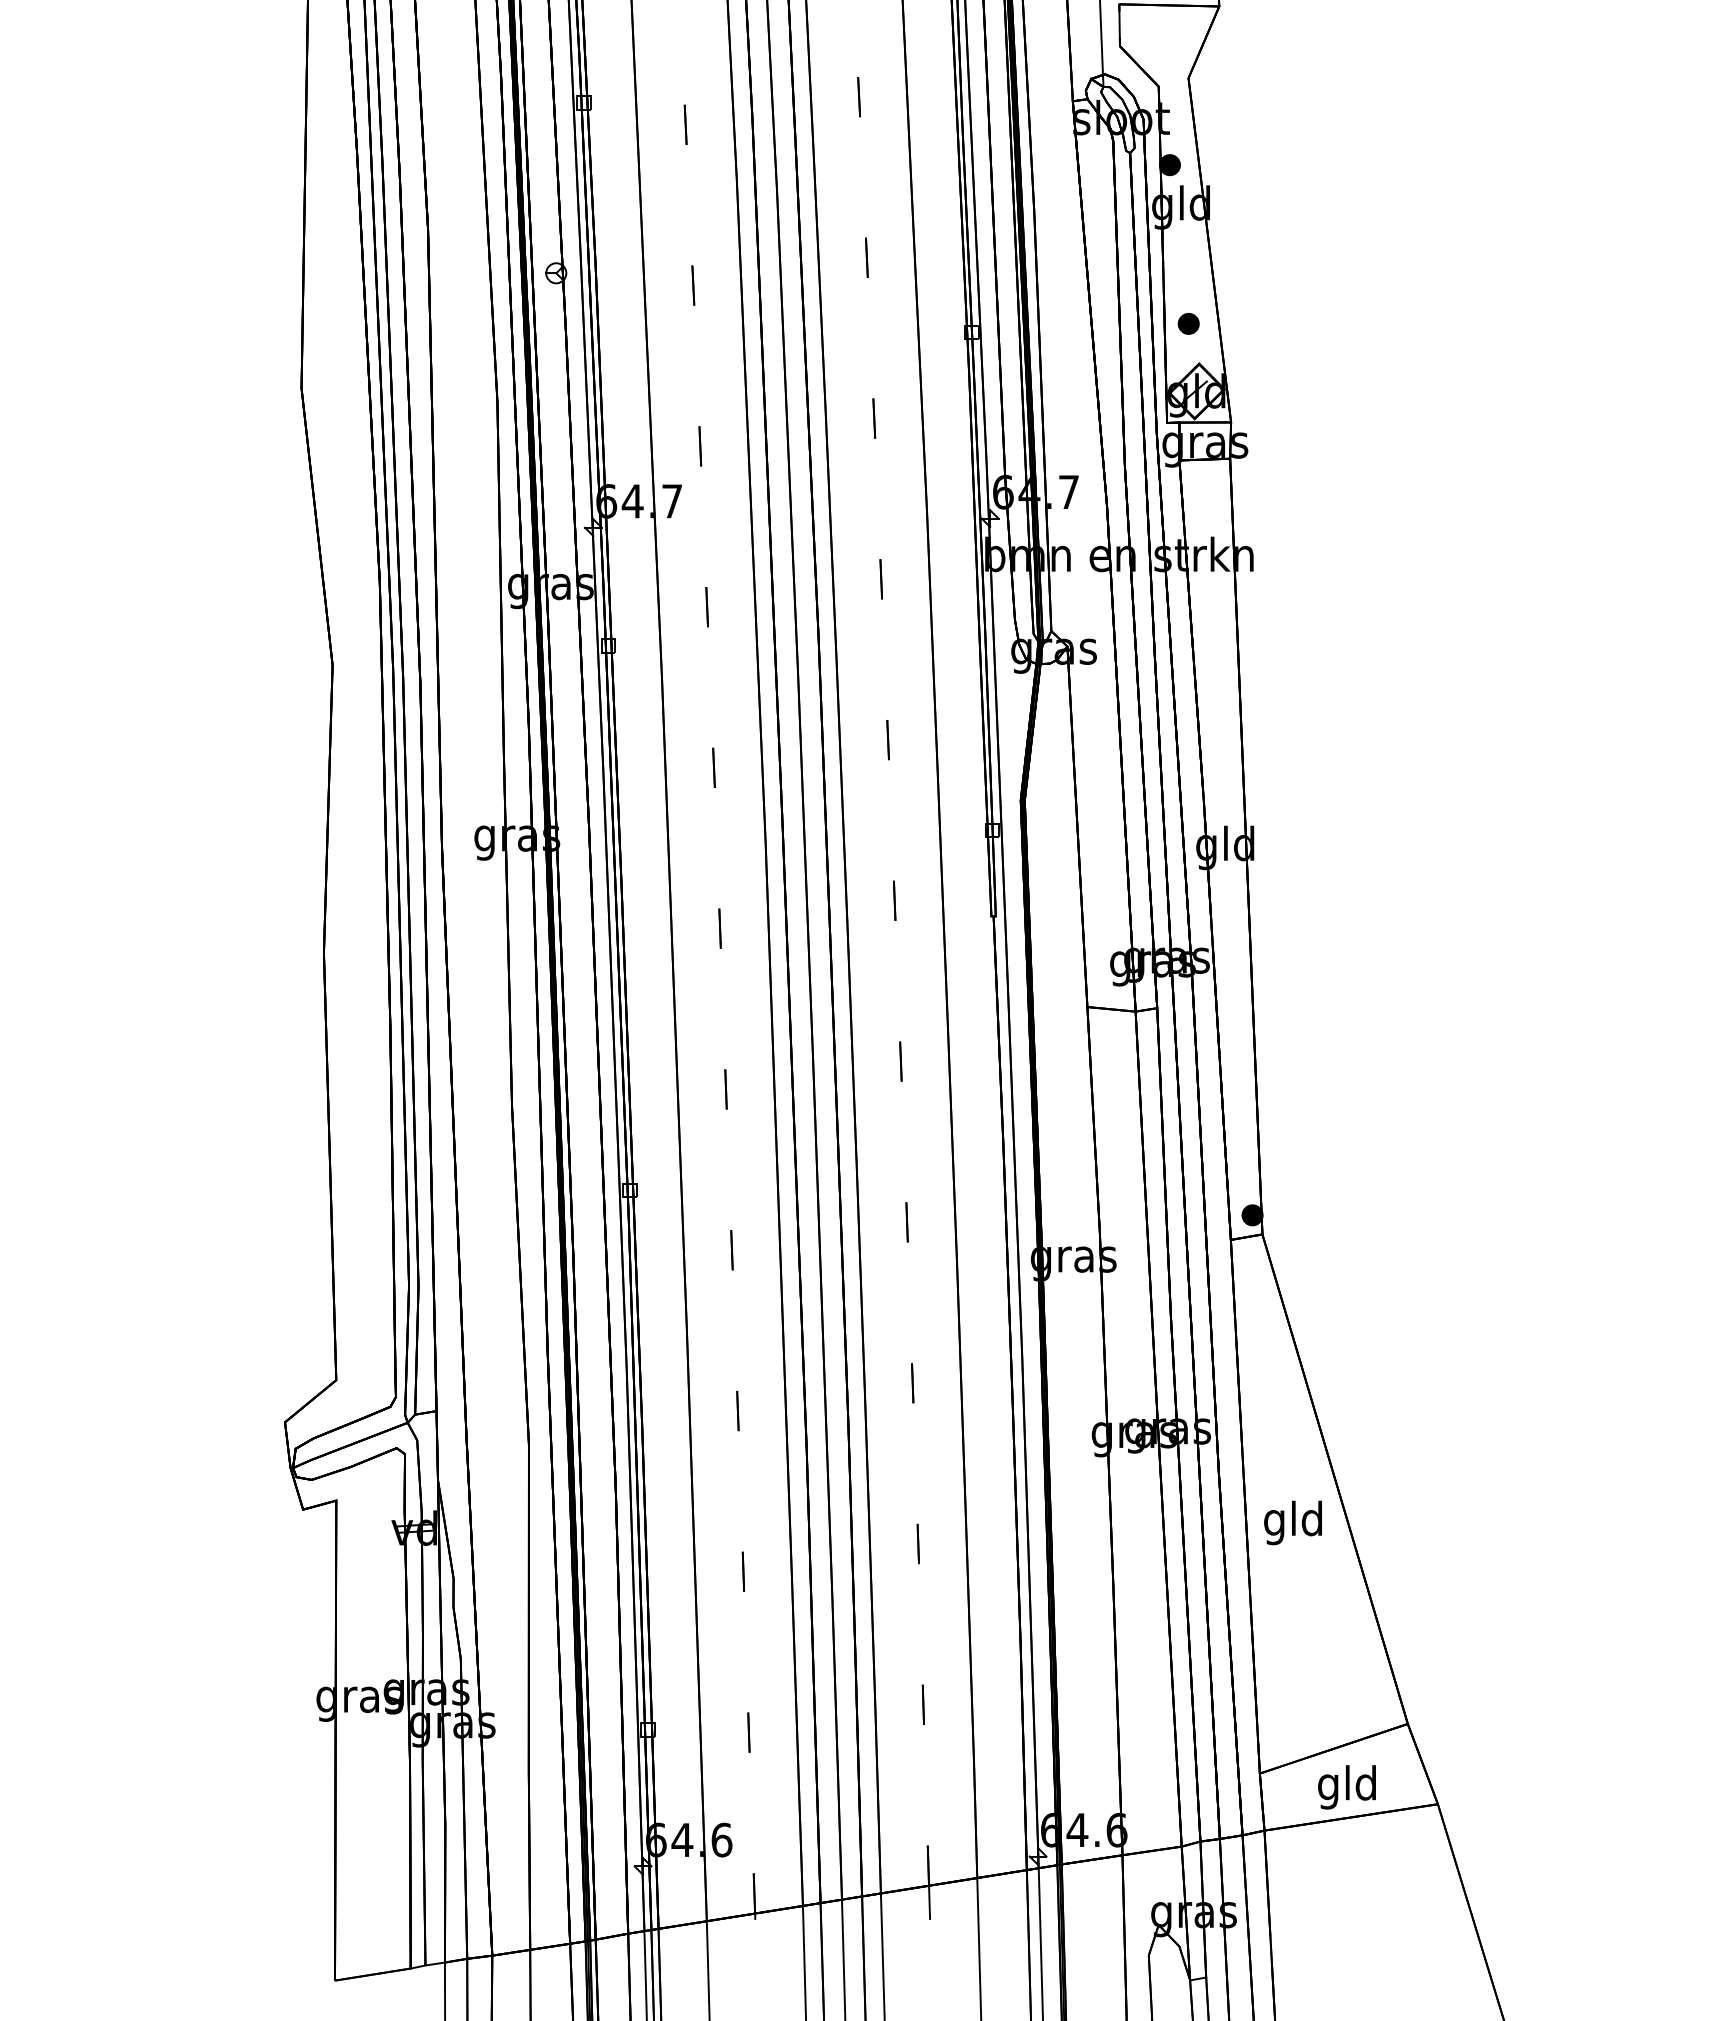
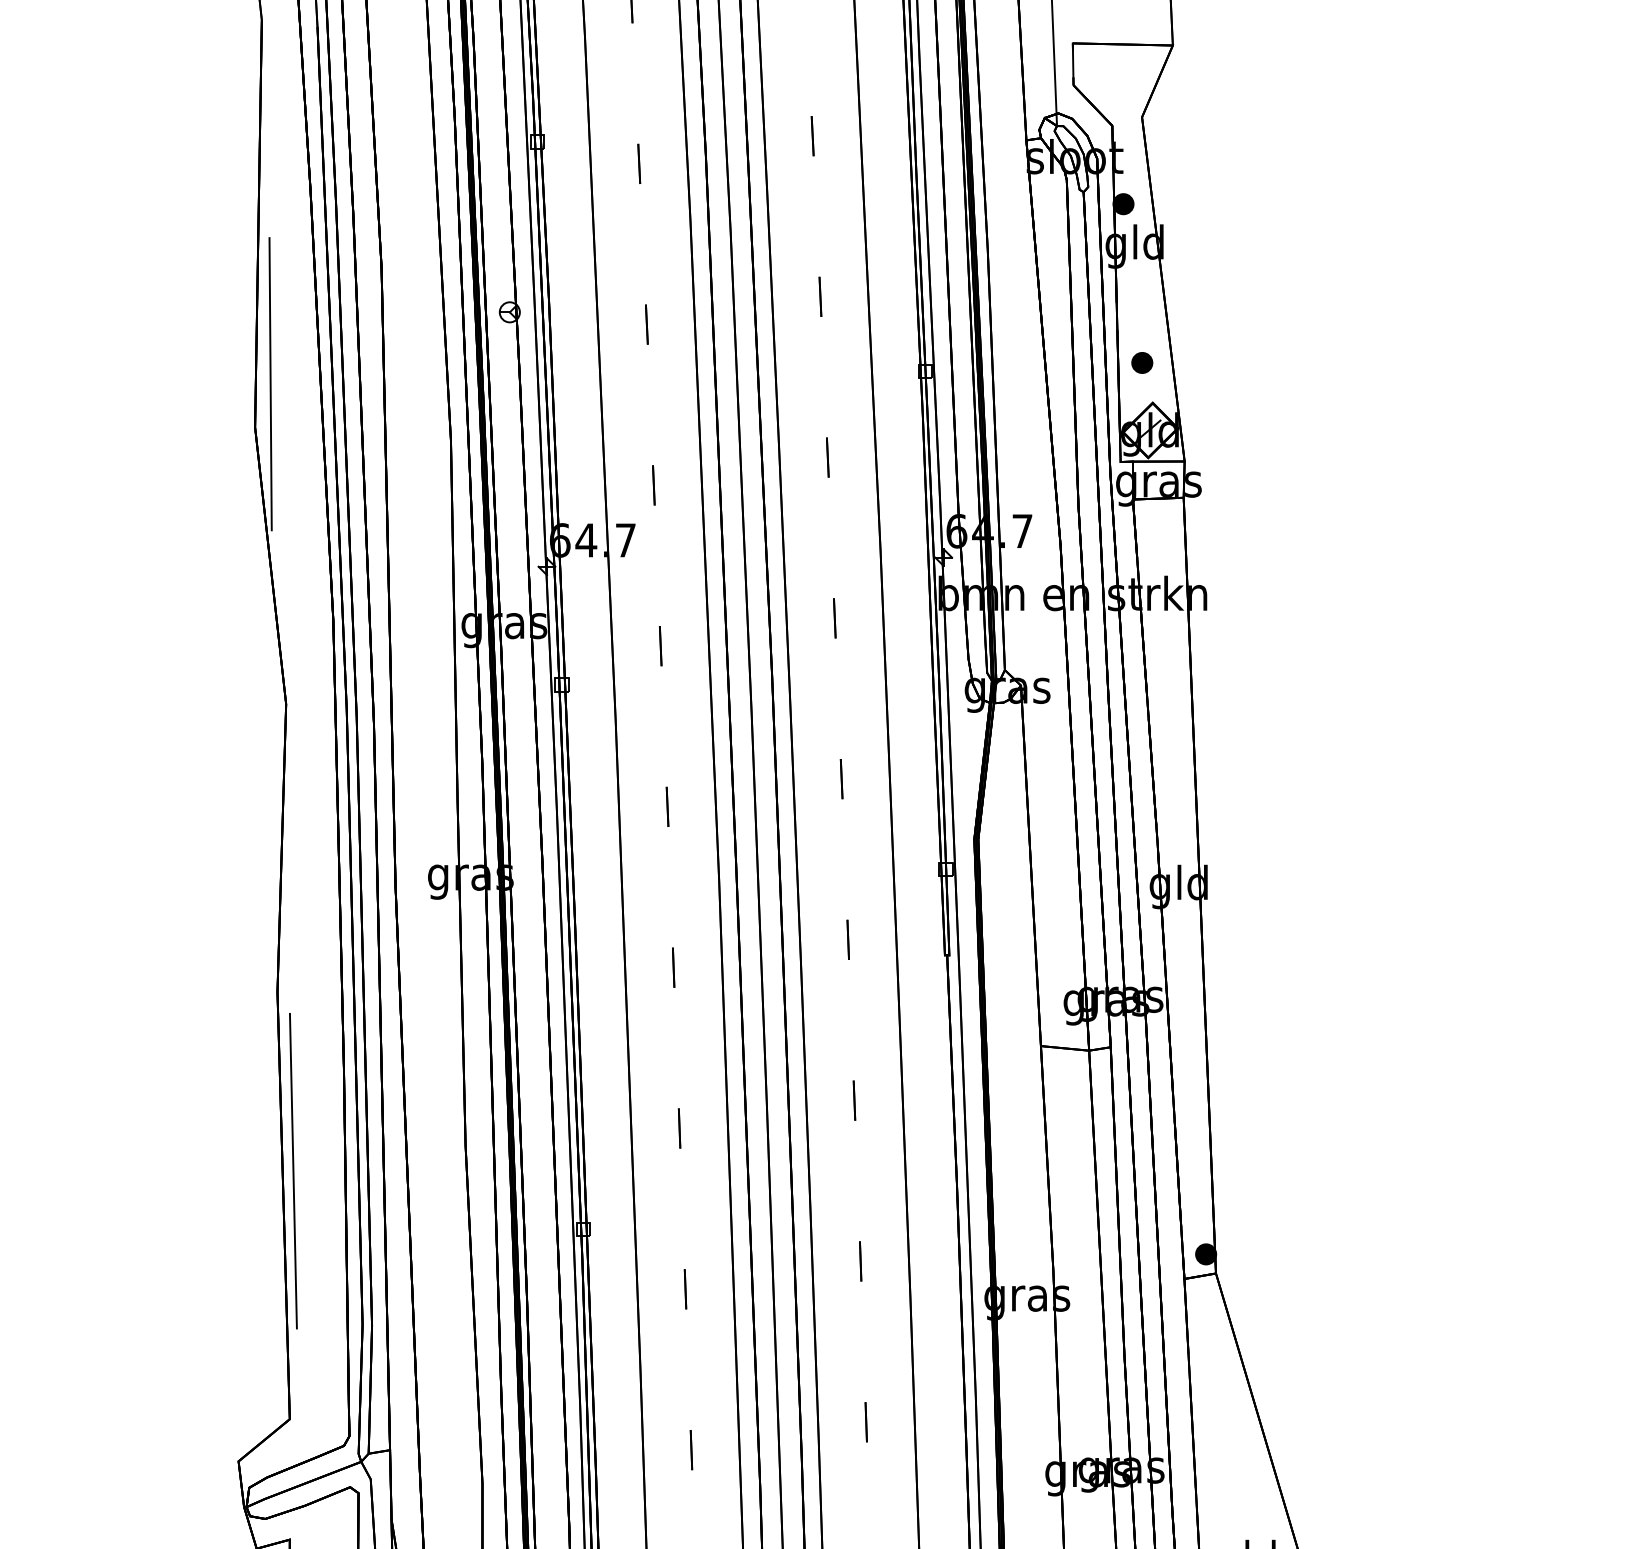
line: (316, 345) -> (270, 384), added
line: (339, 1131) -> (293, 1170), added

